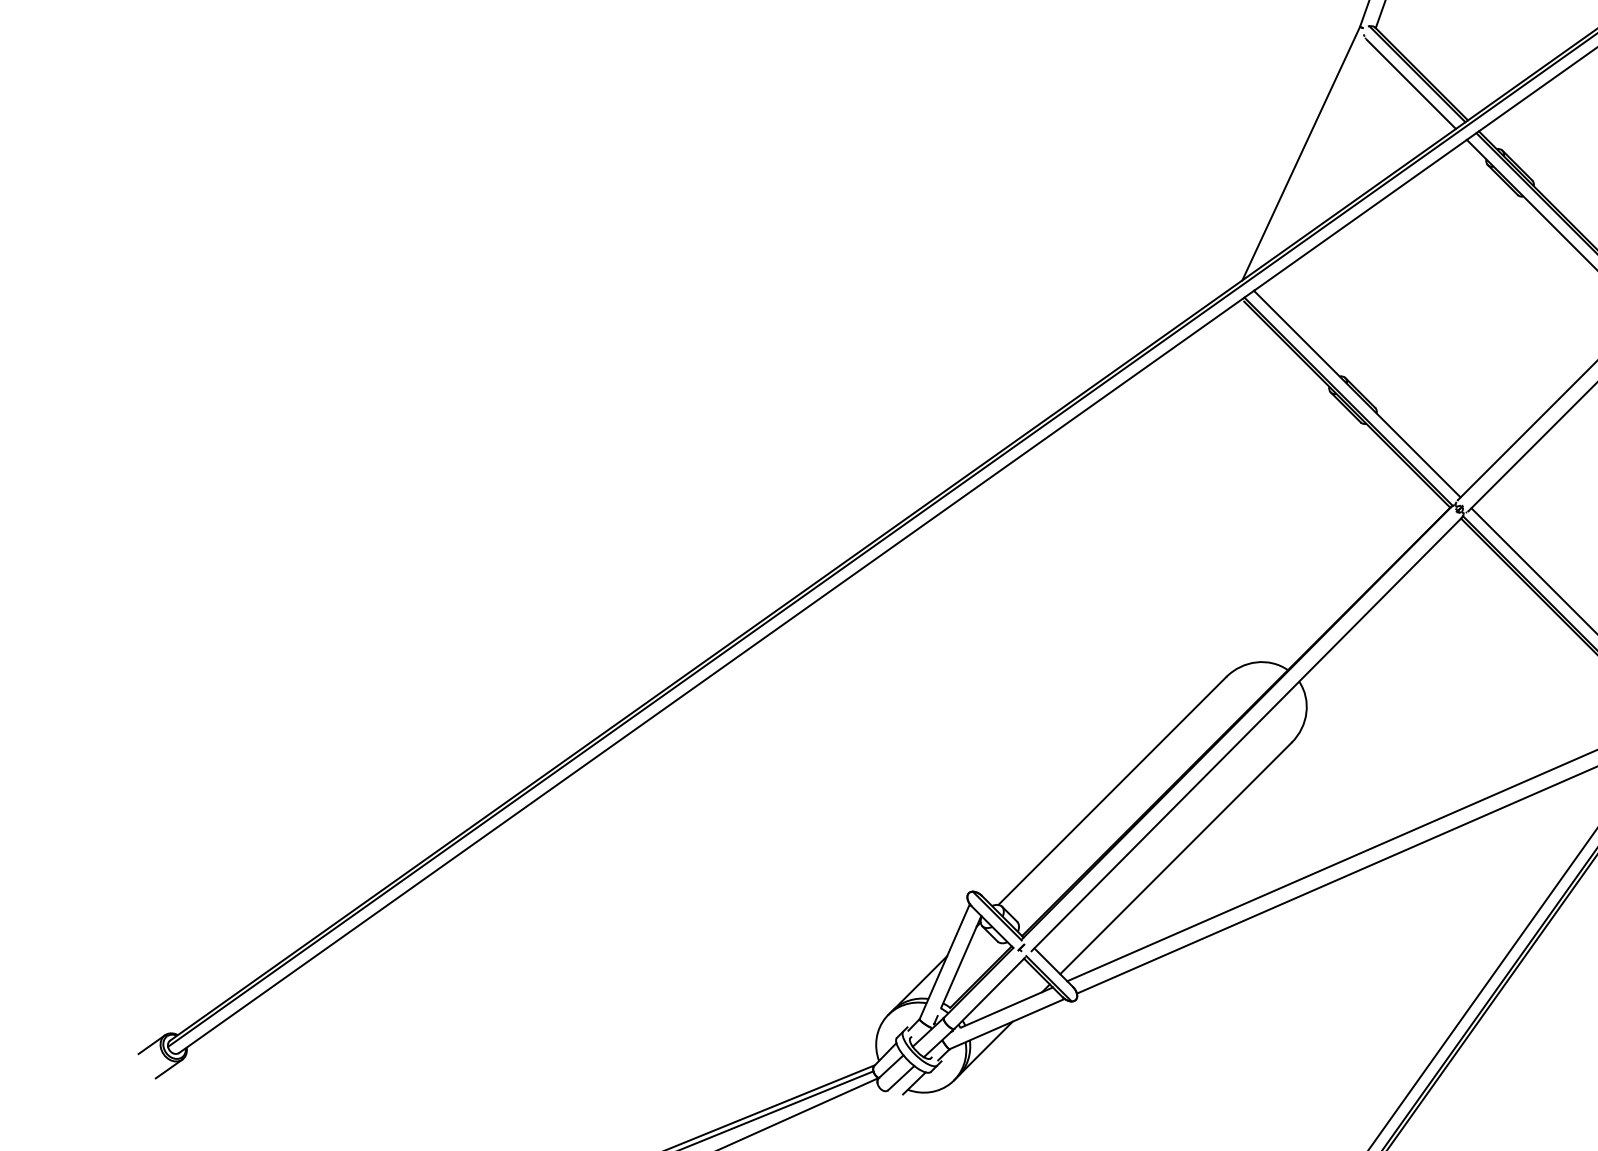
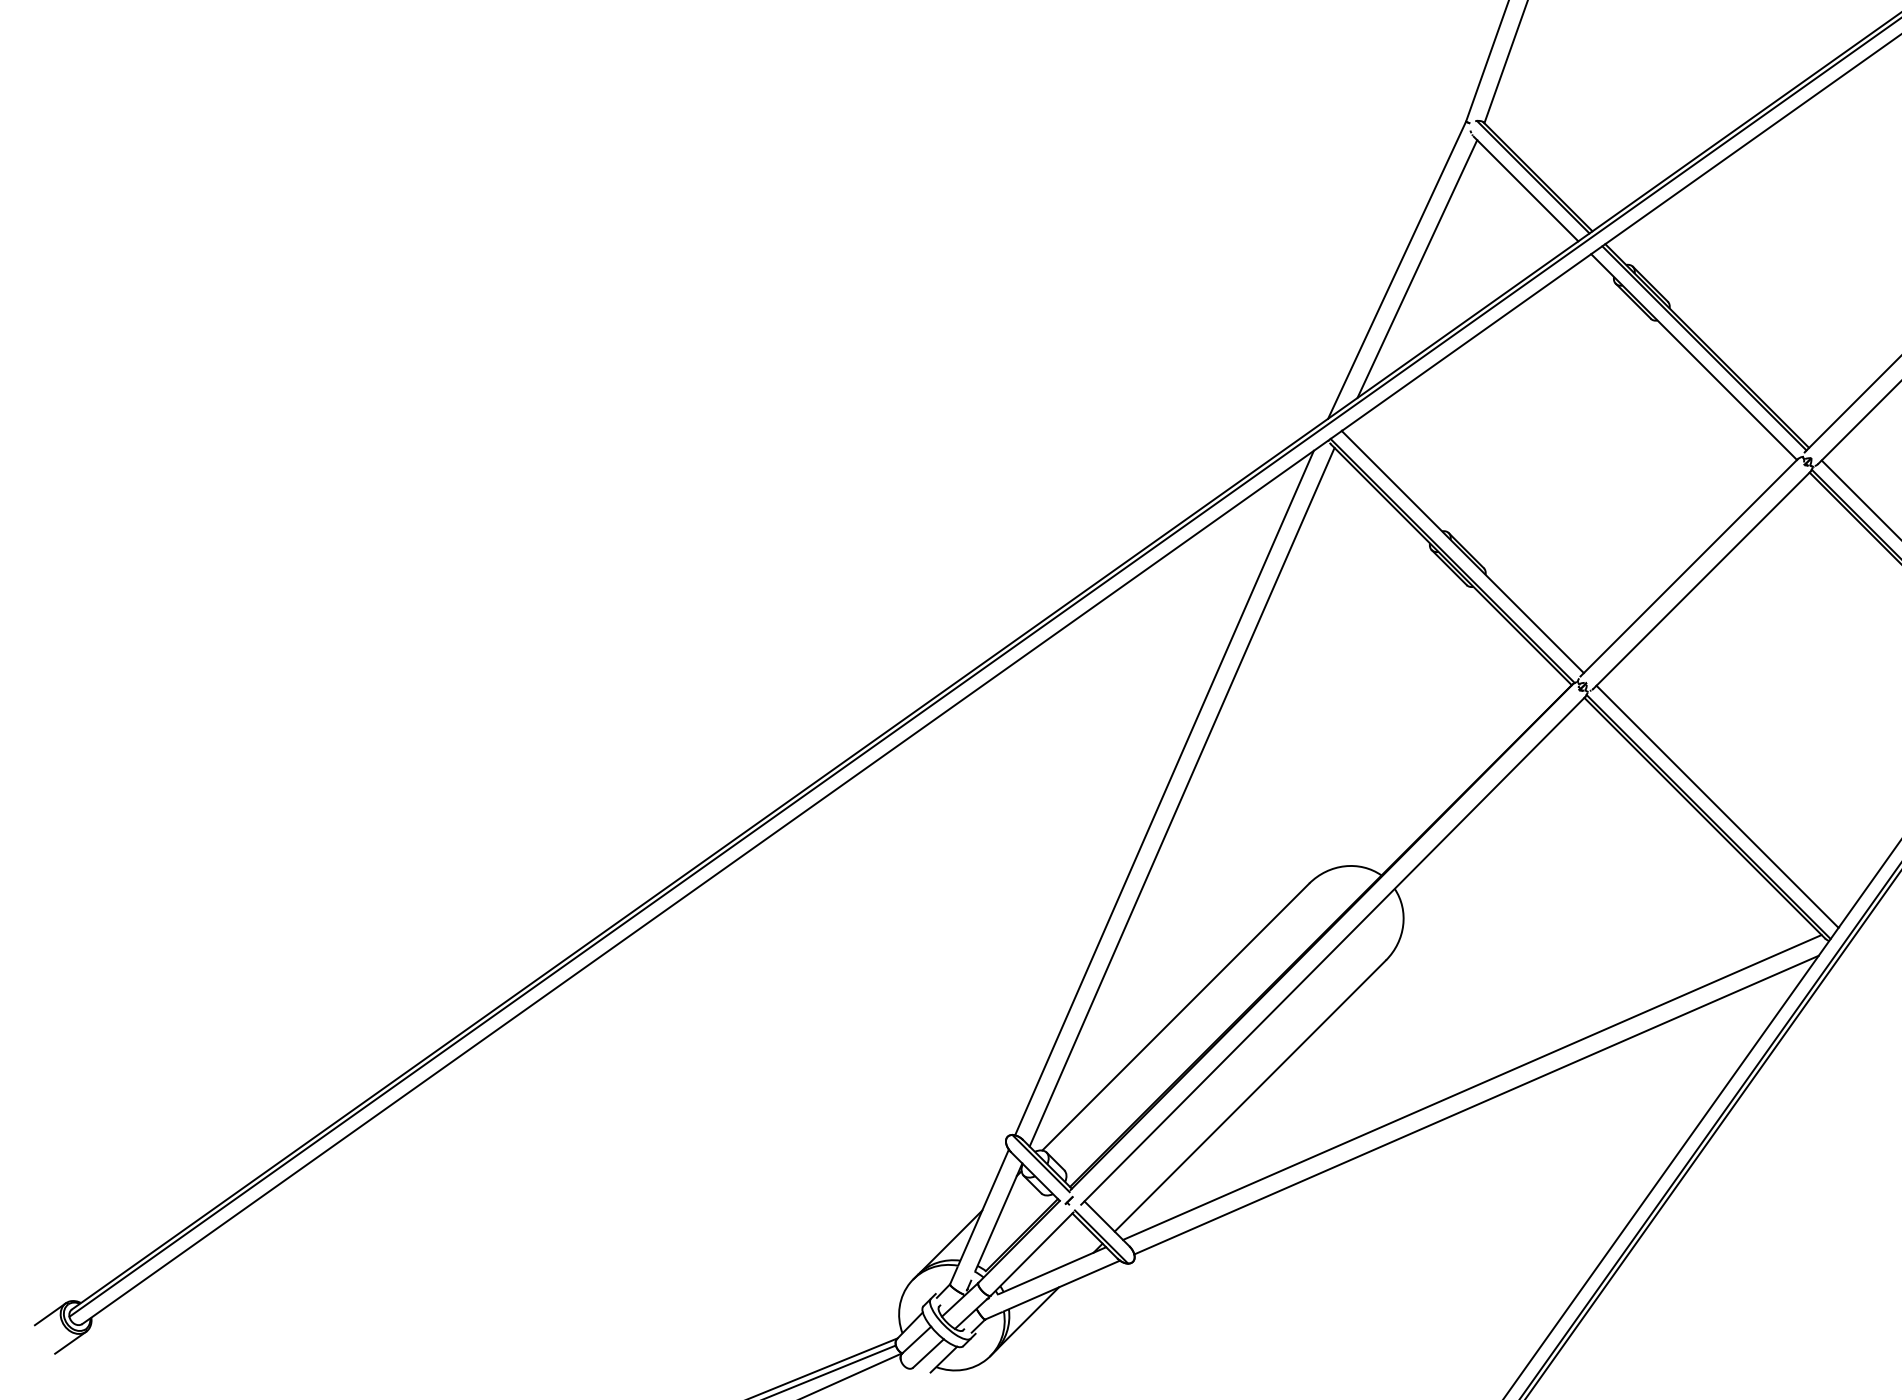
line: (1318, 152) -> (1417, 269), added
line: (1102, 599) -> (1164, 792), added
line: (1117, 602) -> (1181, 796), added

